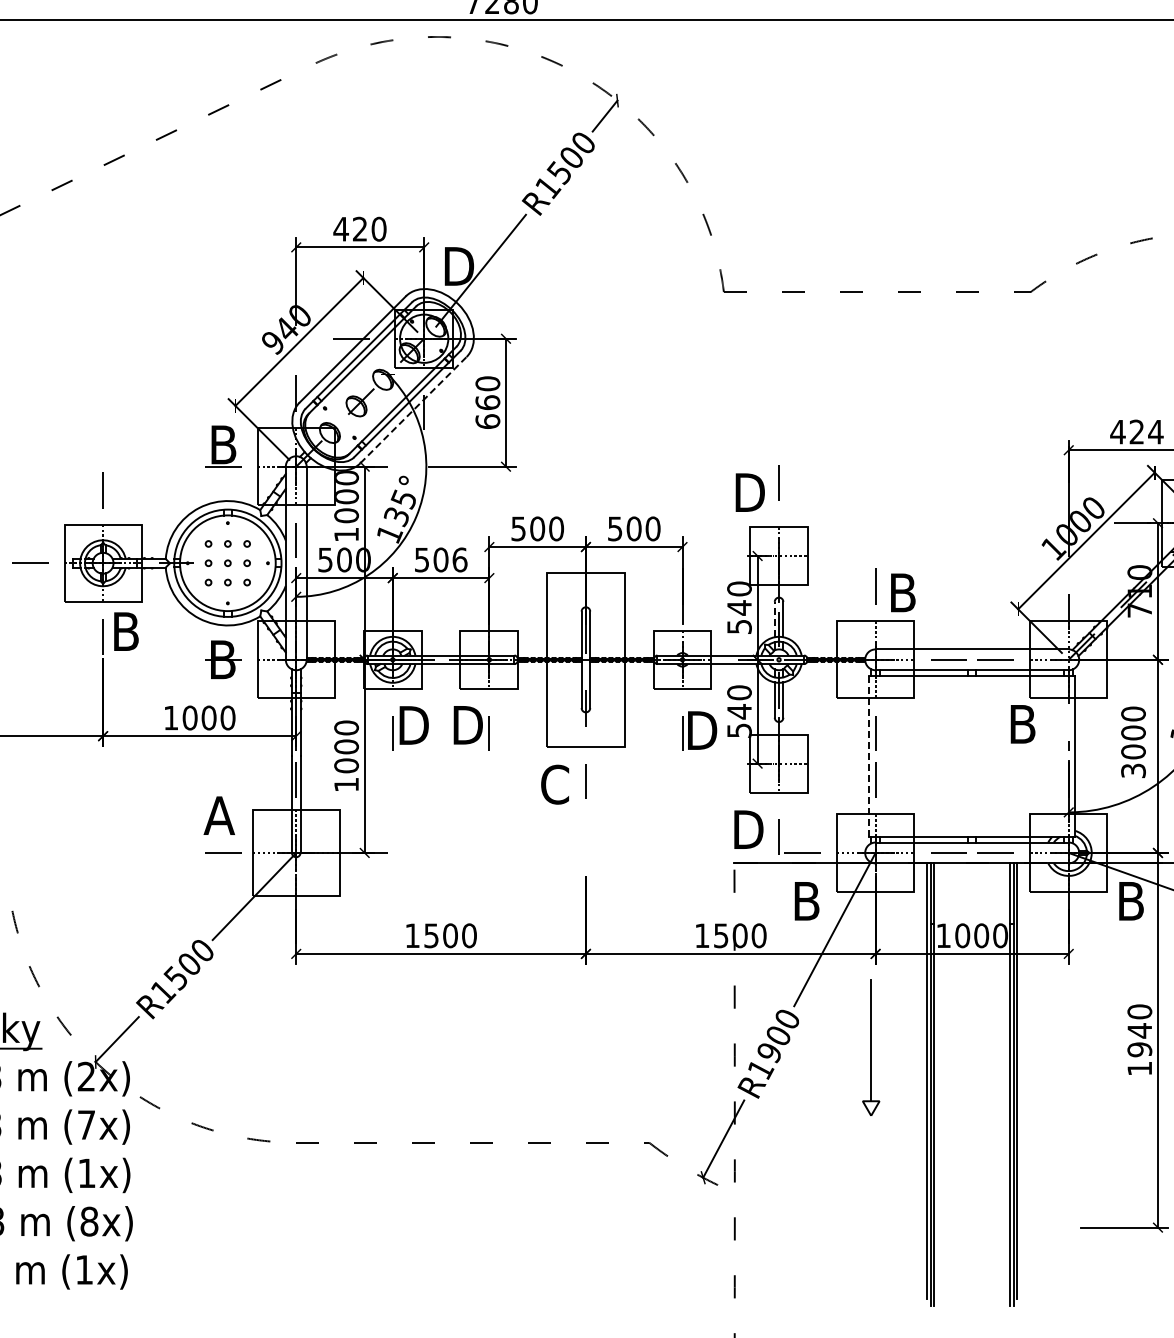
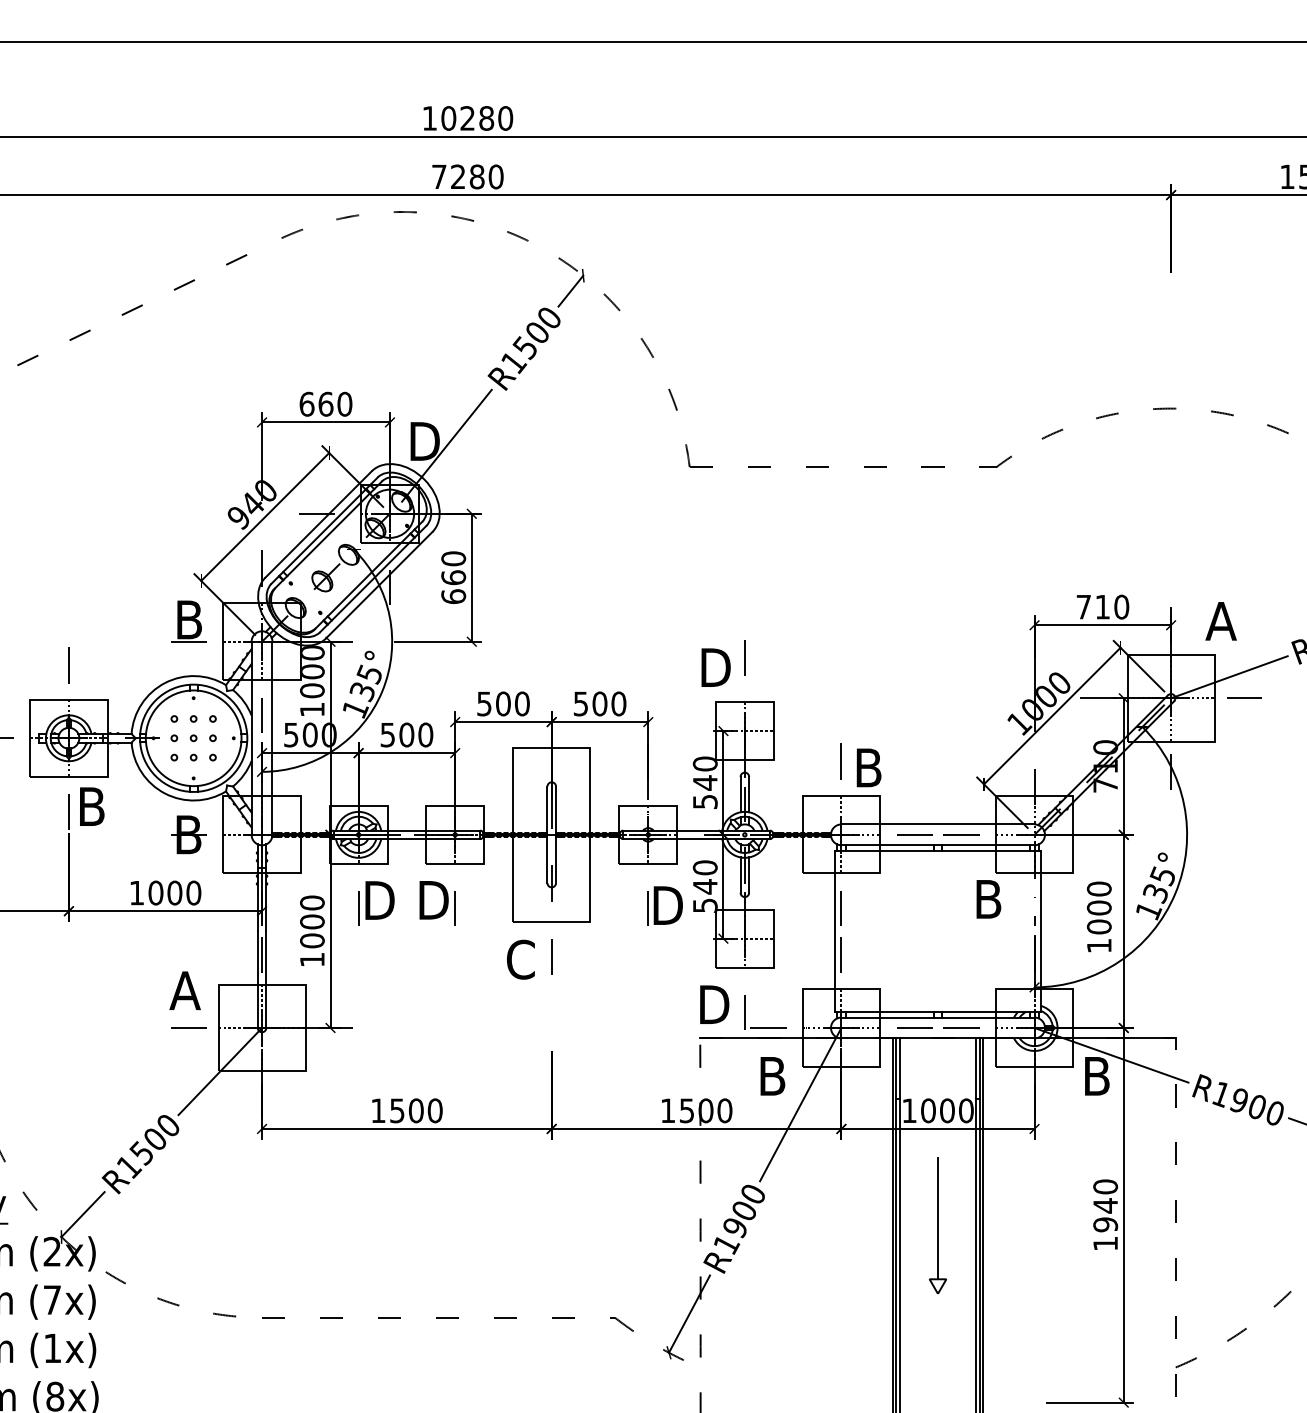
text: (350, 228) -> (316, 403), 420 -> 660
line: (413, 409) -> (379, 584), dashed -> solid
text: (1136, 431) -> (1102, 606), 424 -> 710
text: (459, 559) -> (425, 734), 506 -> 500
line: (774, 619) -> (740, 794), dashed -> solid
line: (869, 755) -> (835, 930), dashed -> solid
text: (1132, 770) -> (1098, 945), 3000 -> 1000
part: (870, 1047) -> (937, 1225), moved

